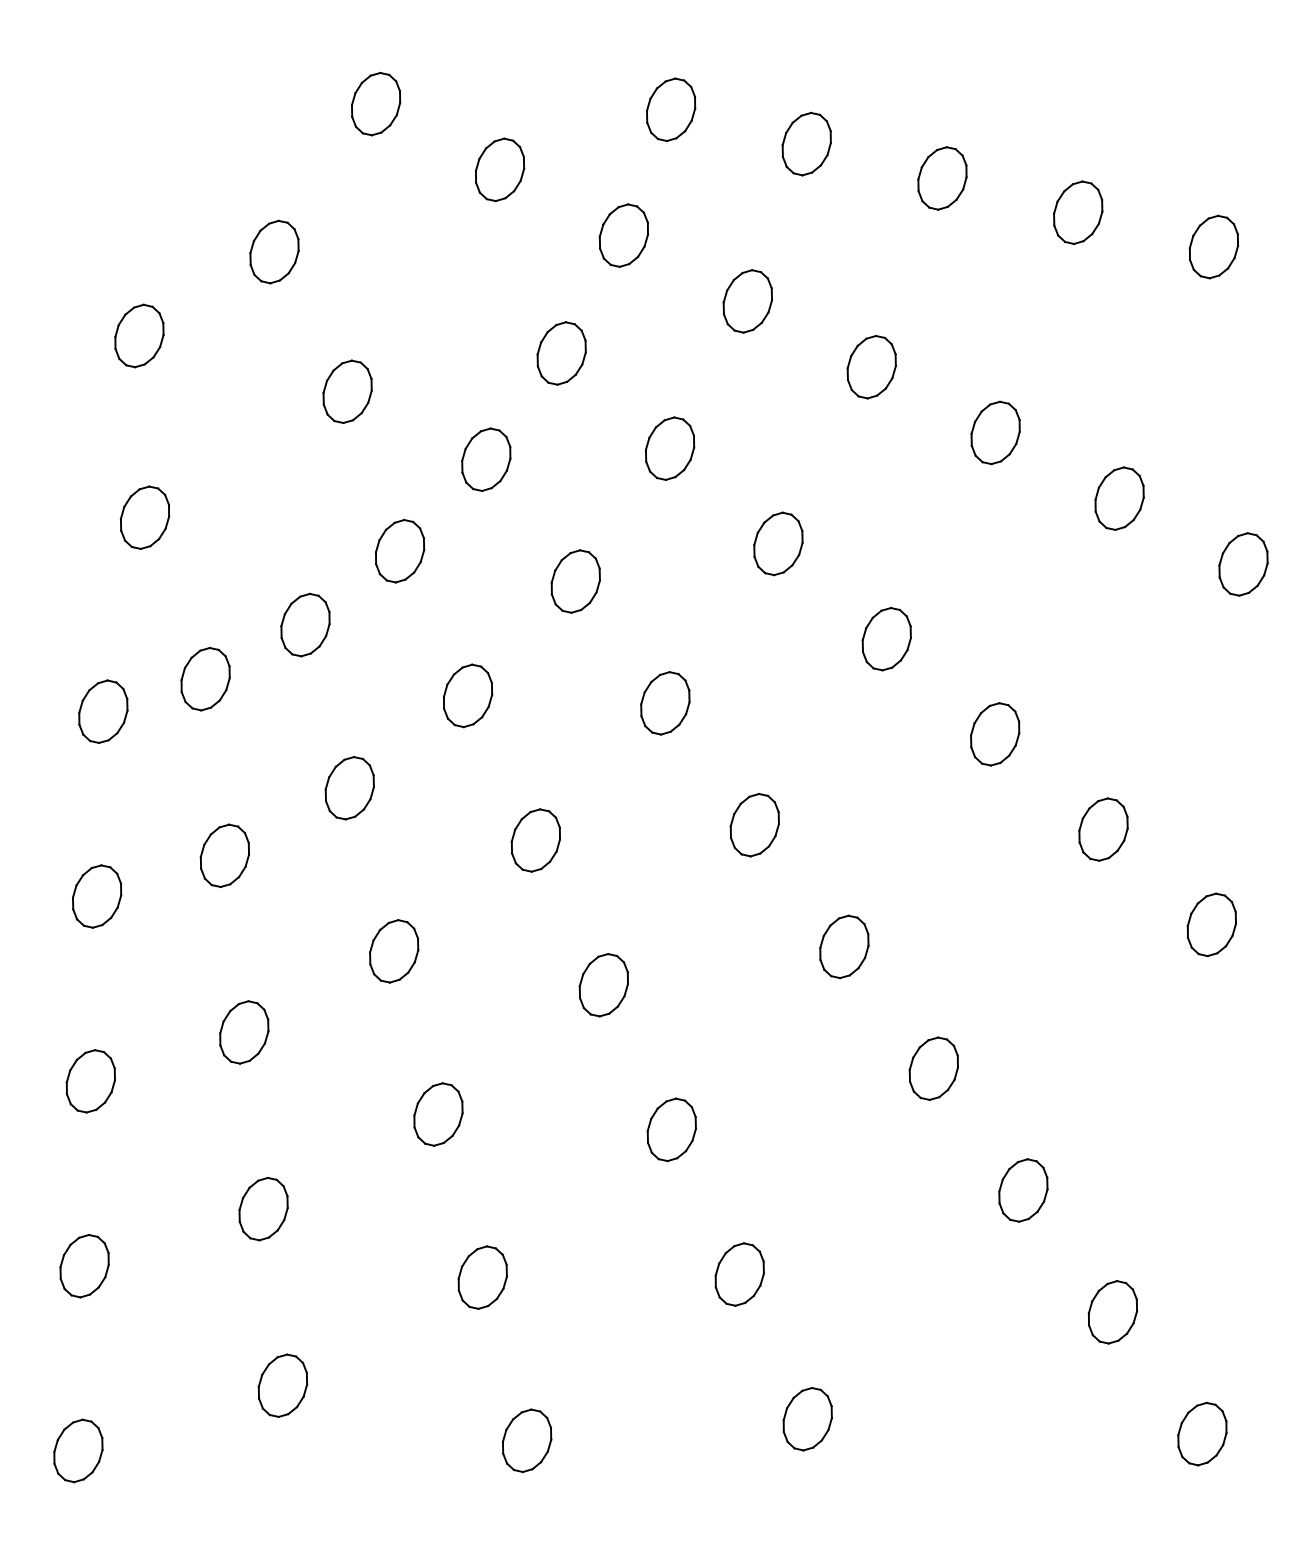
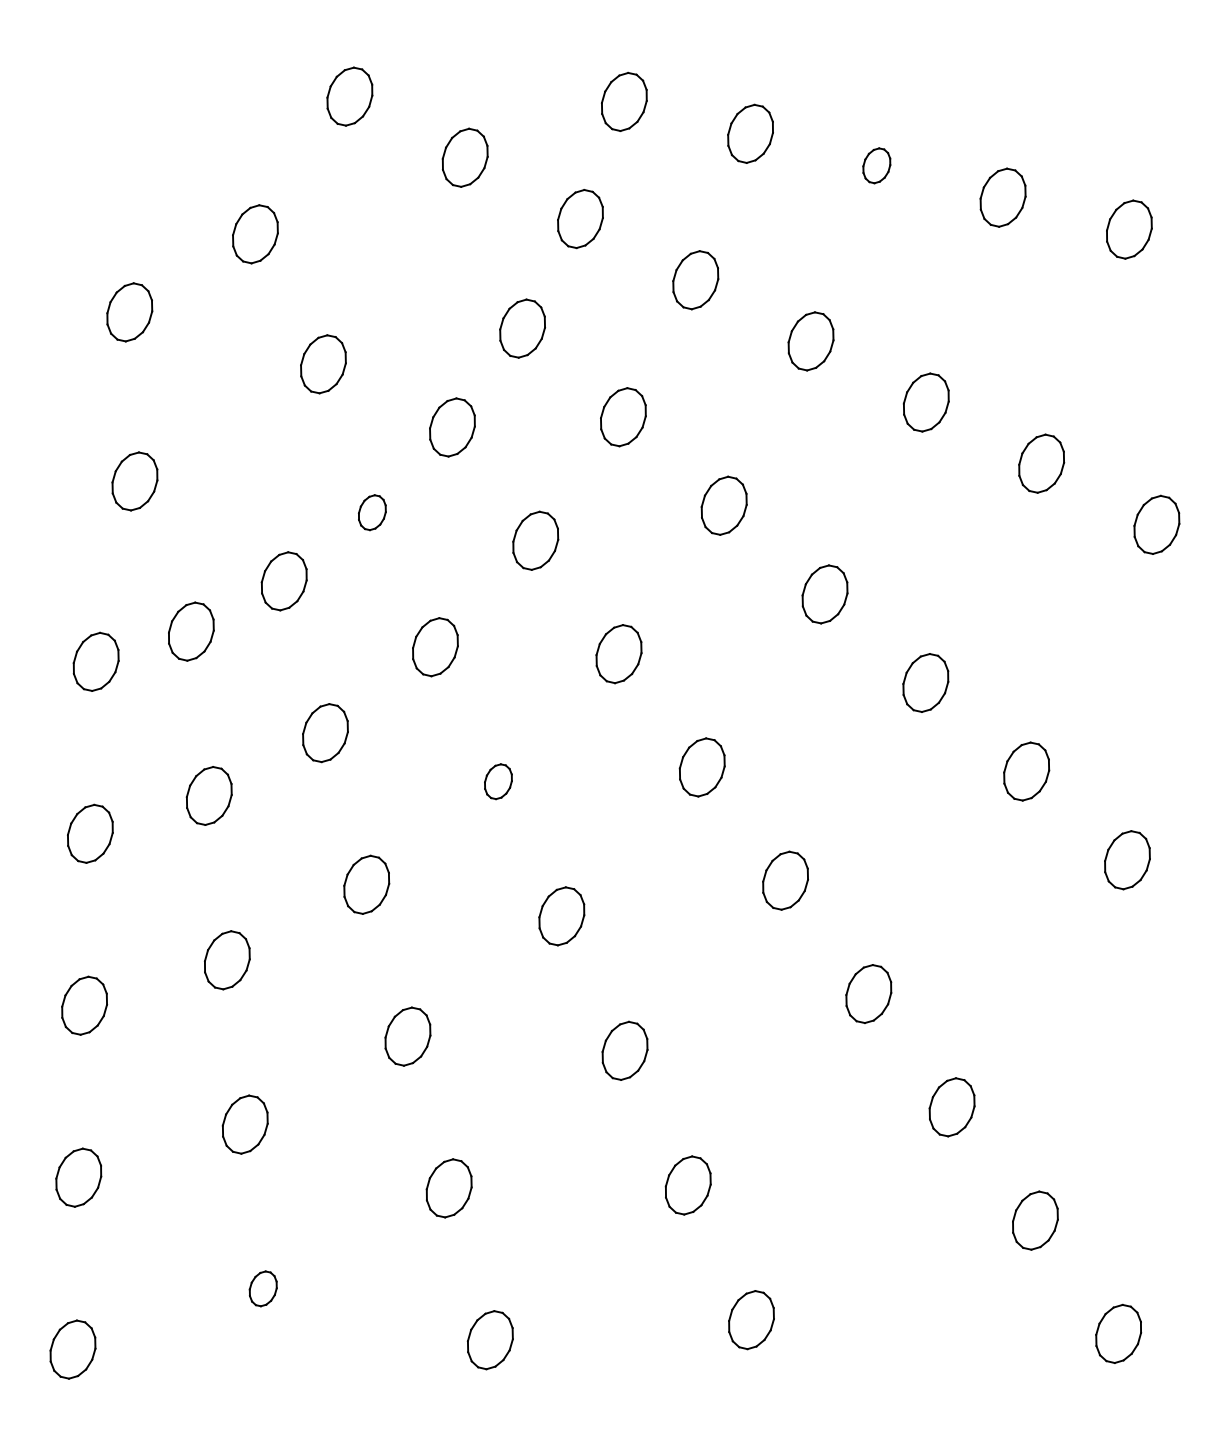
part: (942, 178) -> (876, 165), size x0.6
part: (400, 551) -> (372, 512), size x0.6
part: (535, 840) -> (498, 781), size x0.6
part: (282, 1385) -> (262, 1288), size x0.6

